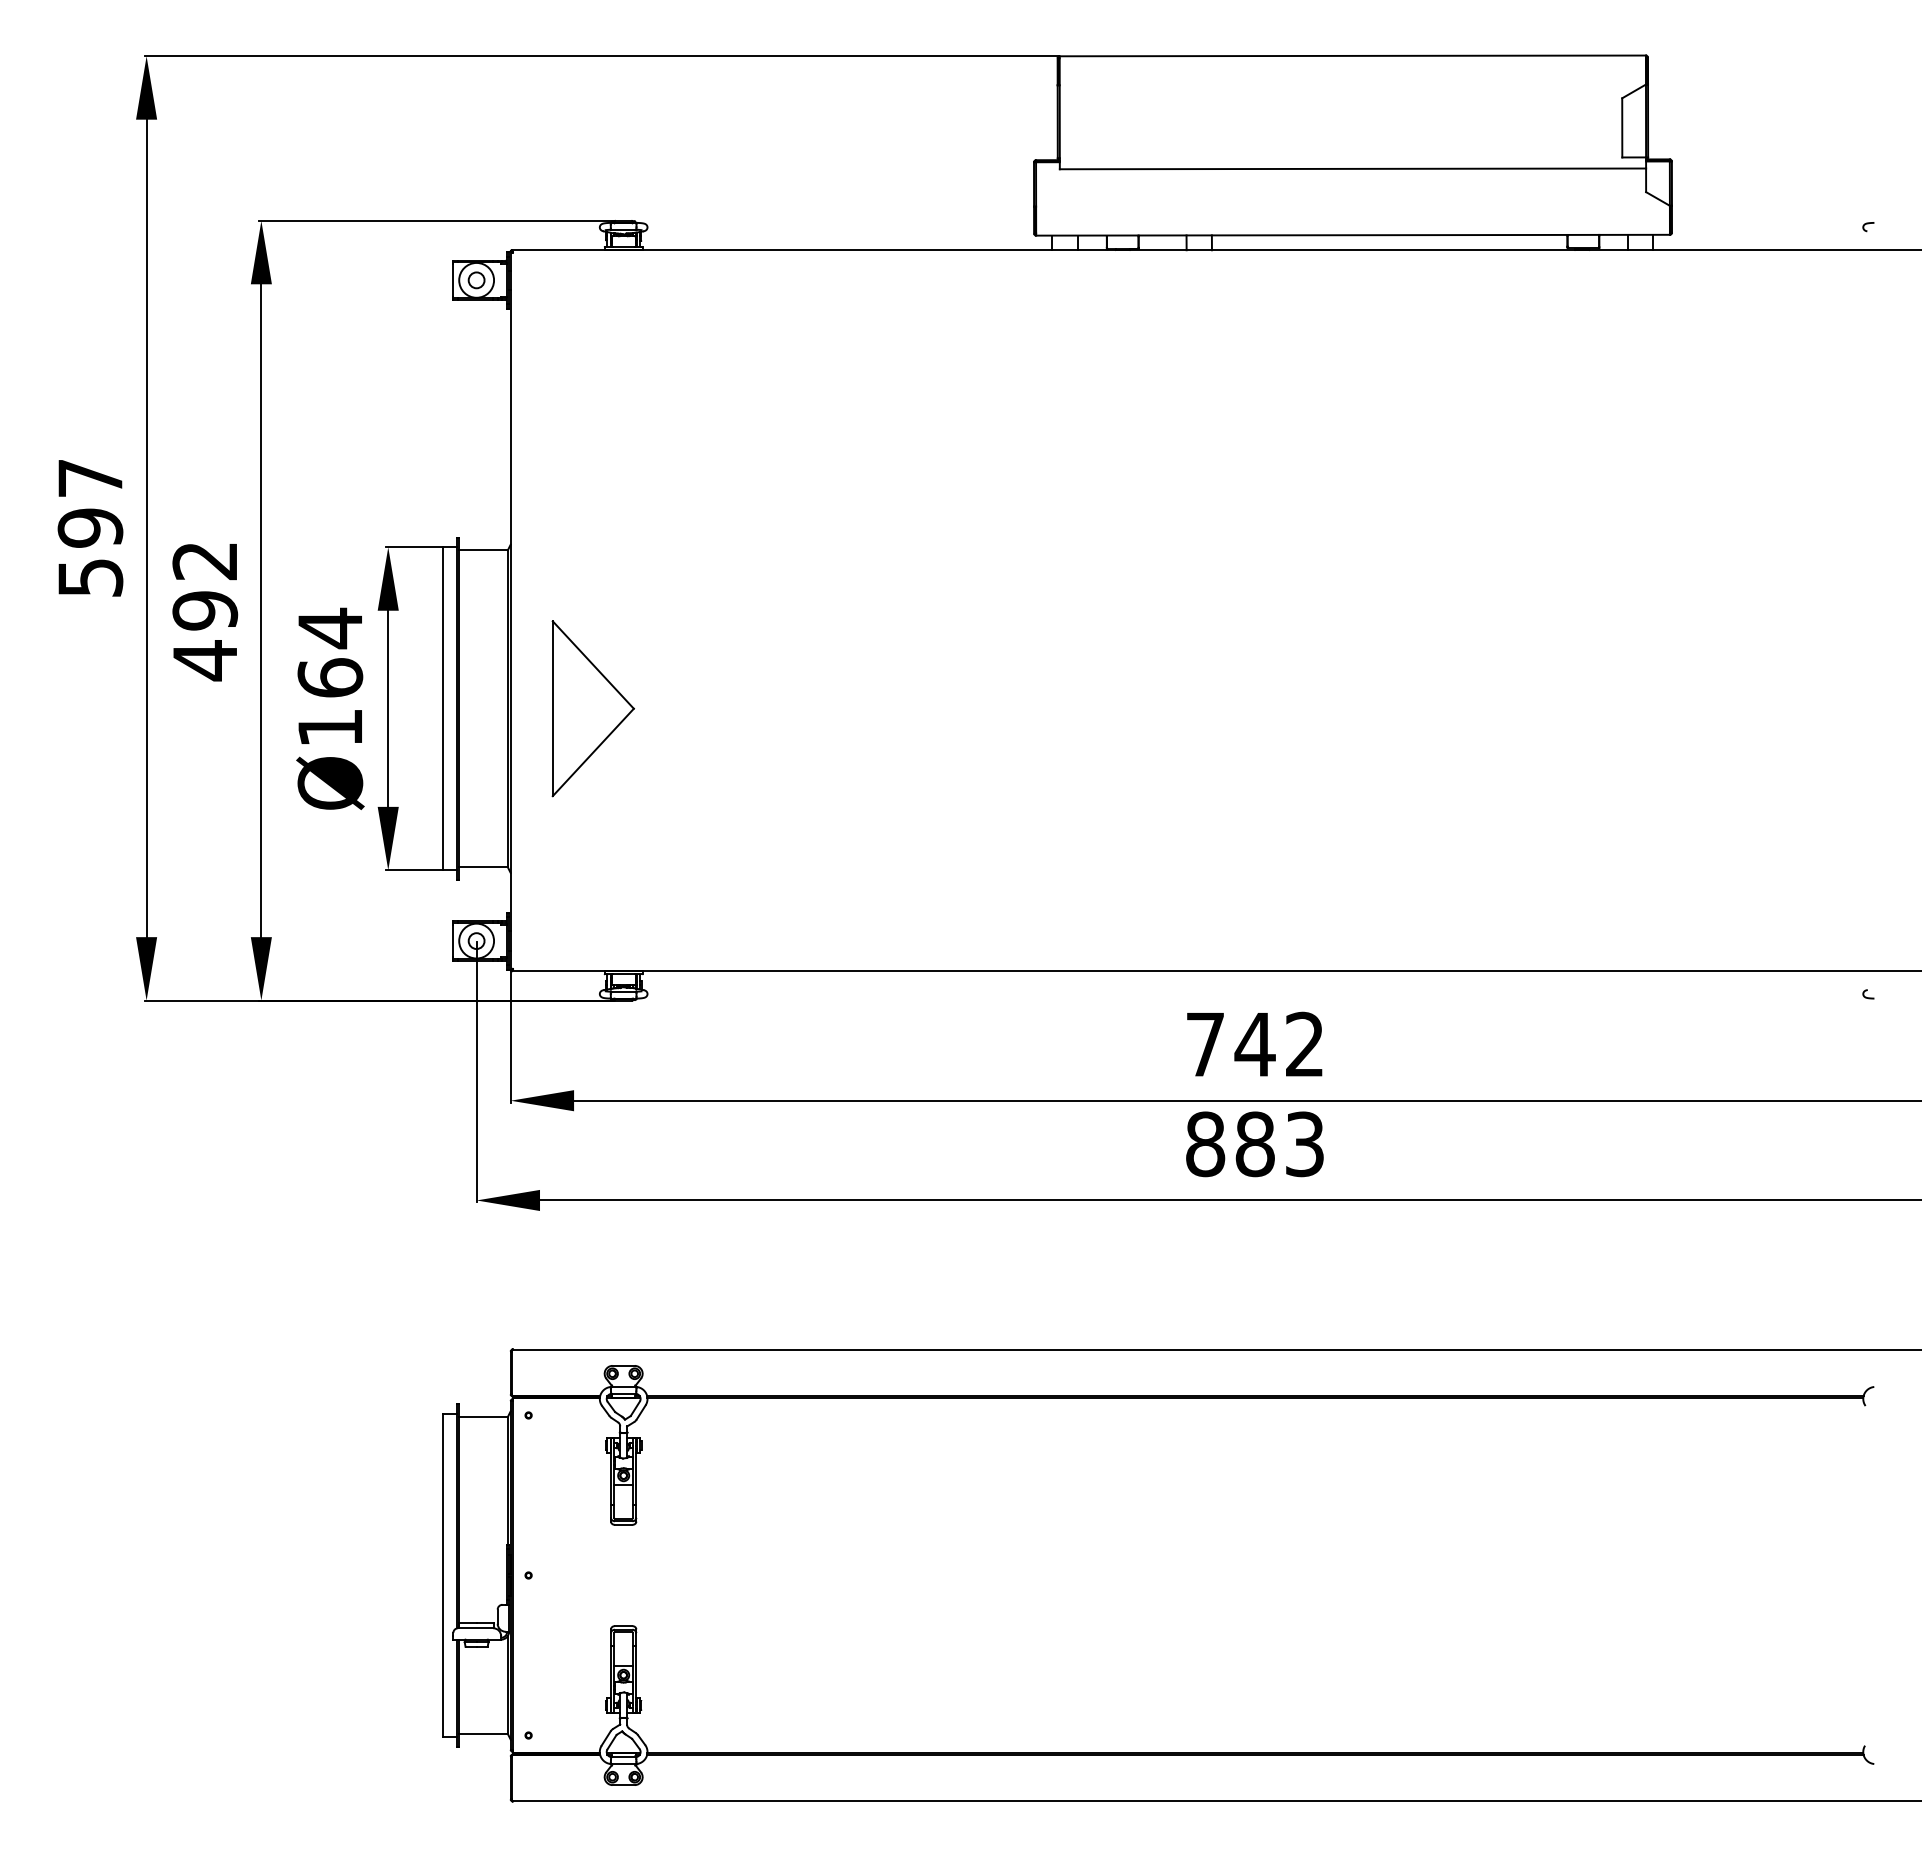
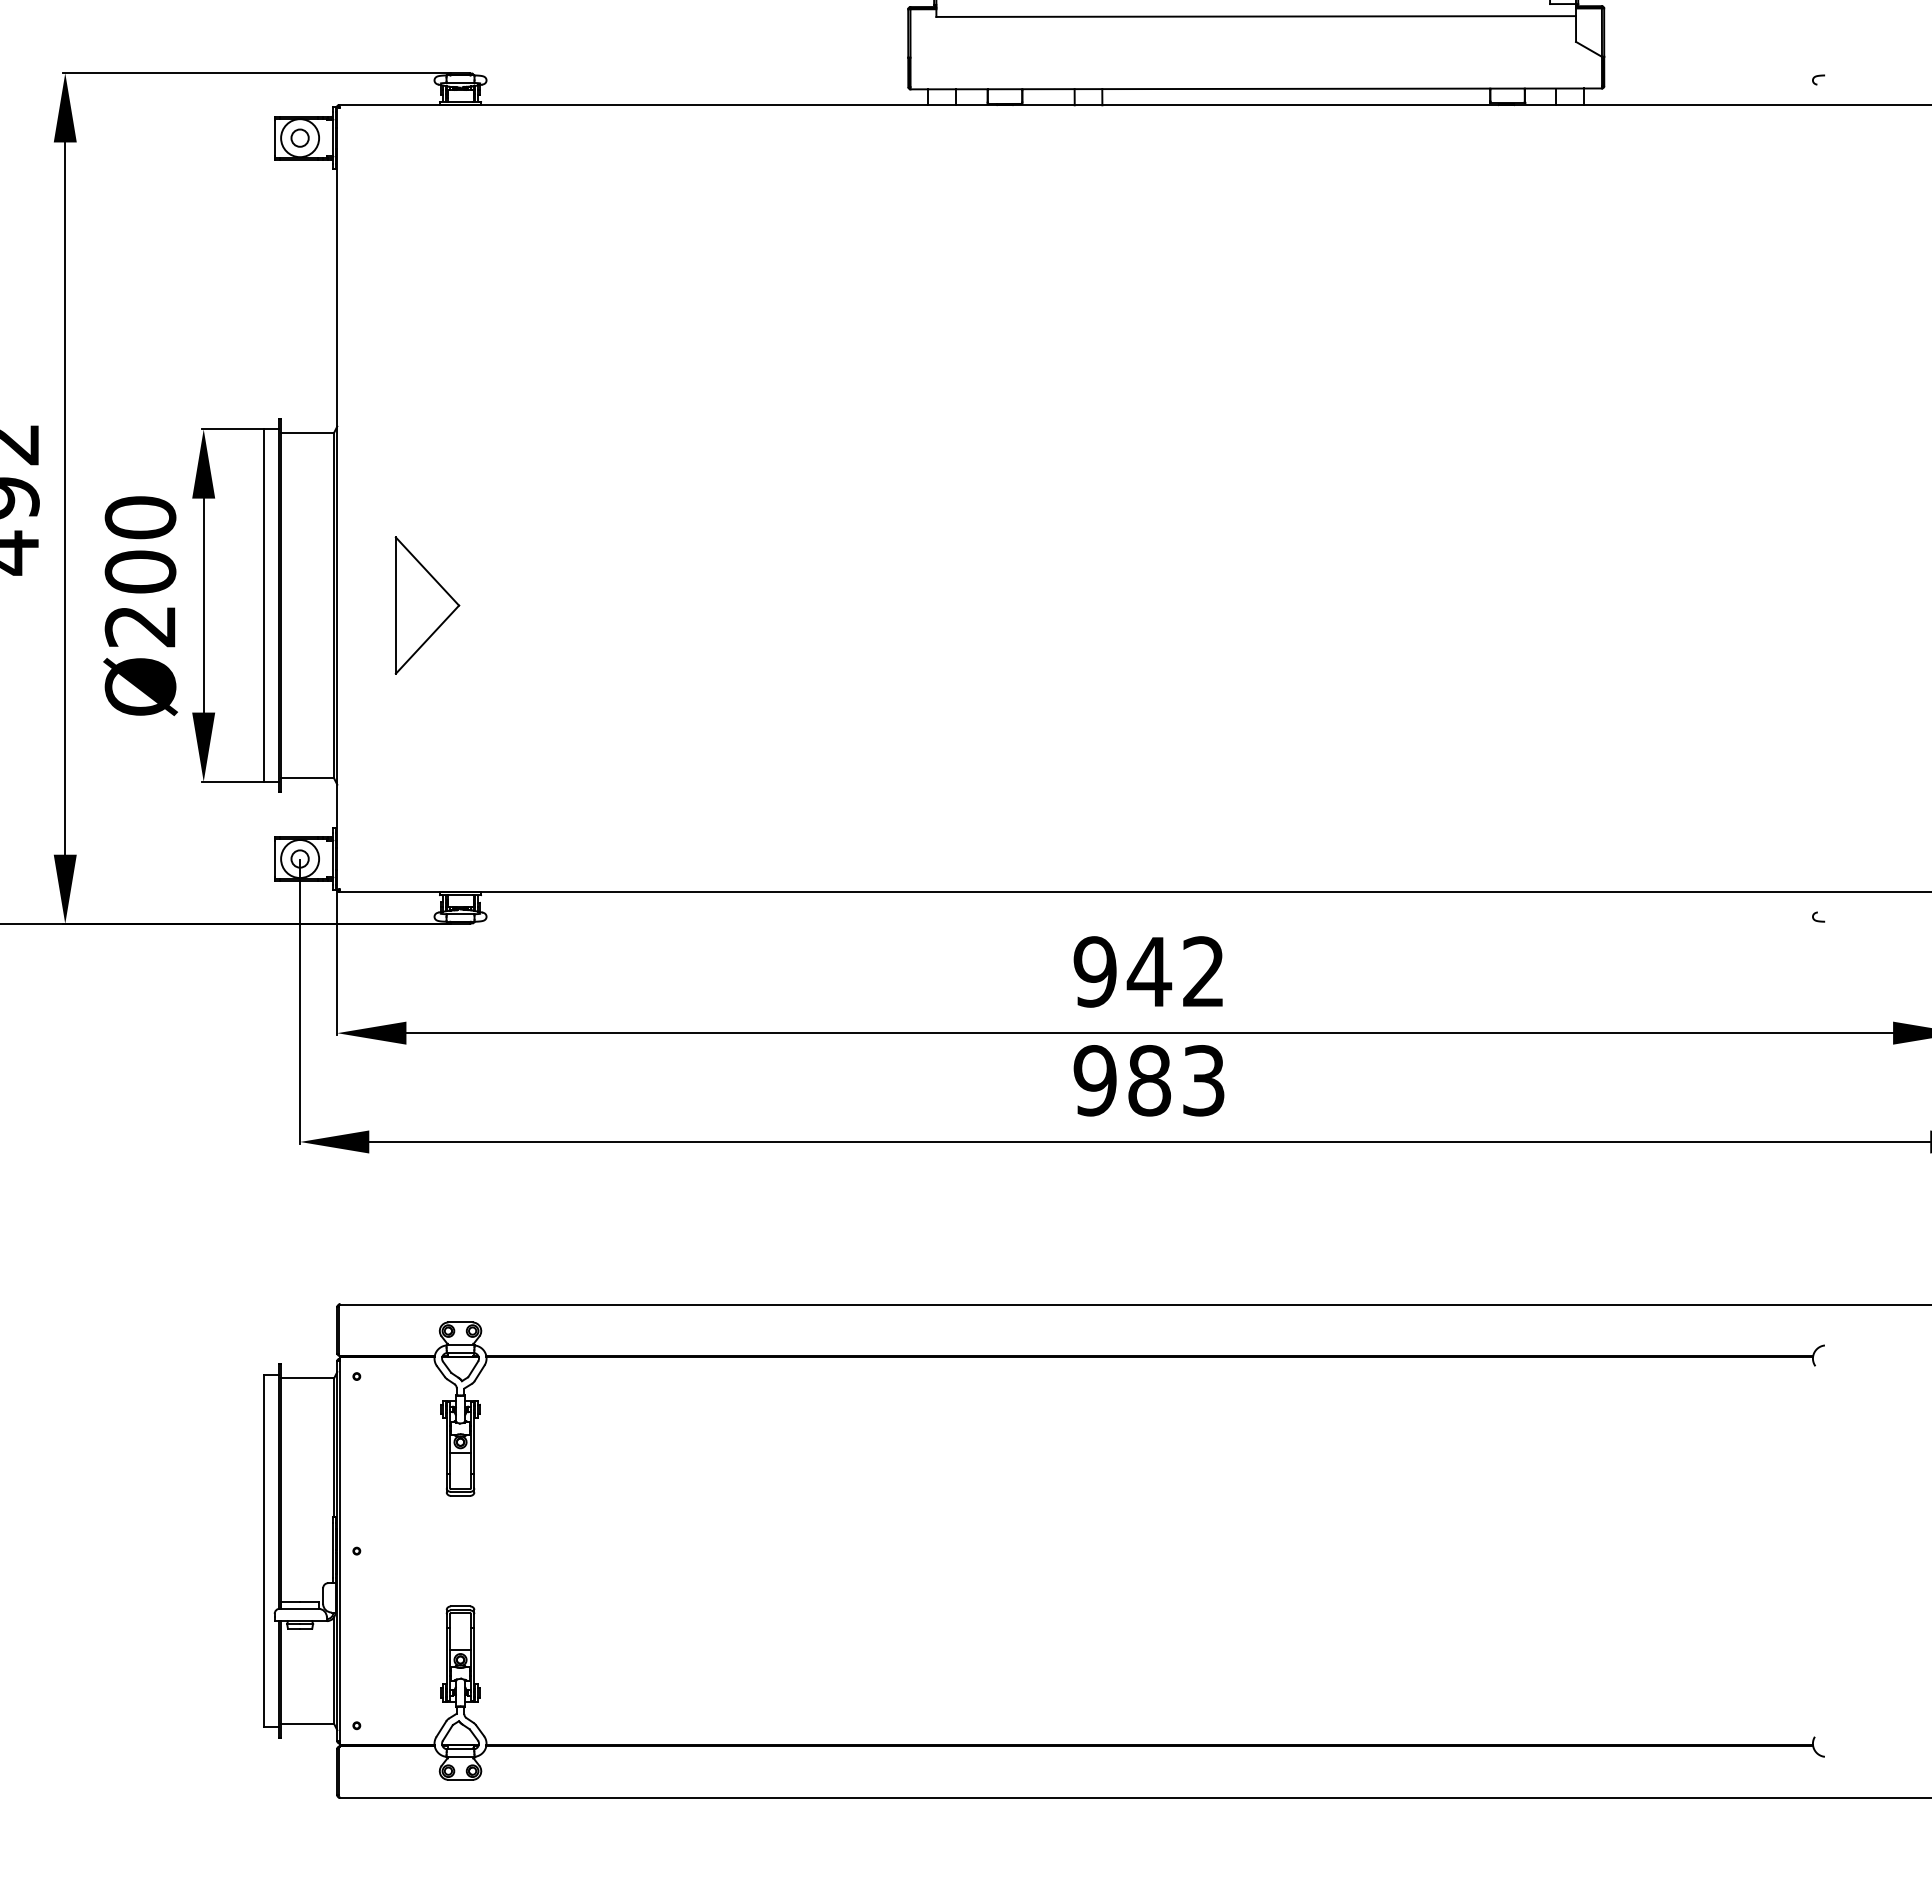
text: (330, 676) -> (140, 570), Ø164 -> Ø200
part: (593, 708) -> (427, 605), size x0.71
text: (1204, 1044) -> (1094, 971), 742 -> 942
text: (1205, 1144) -> (1095, 1080), 883 -> 983

